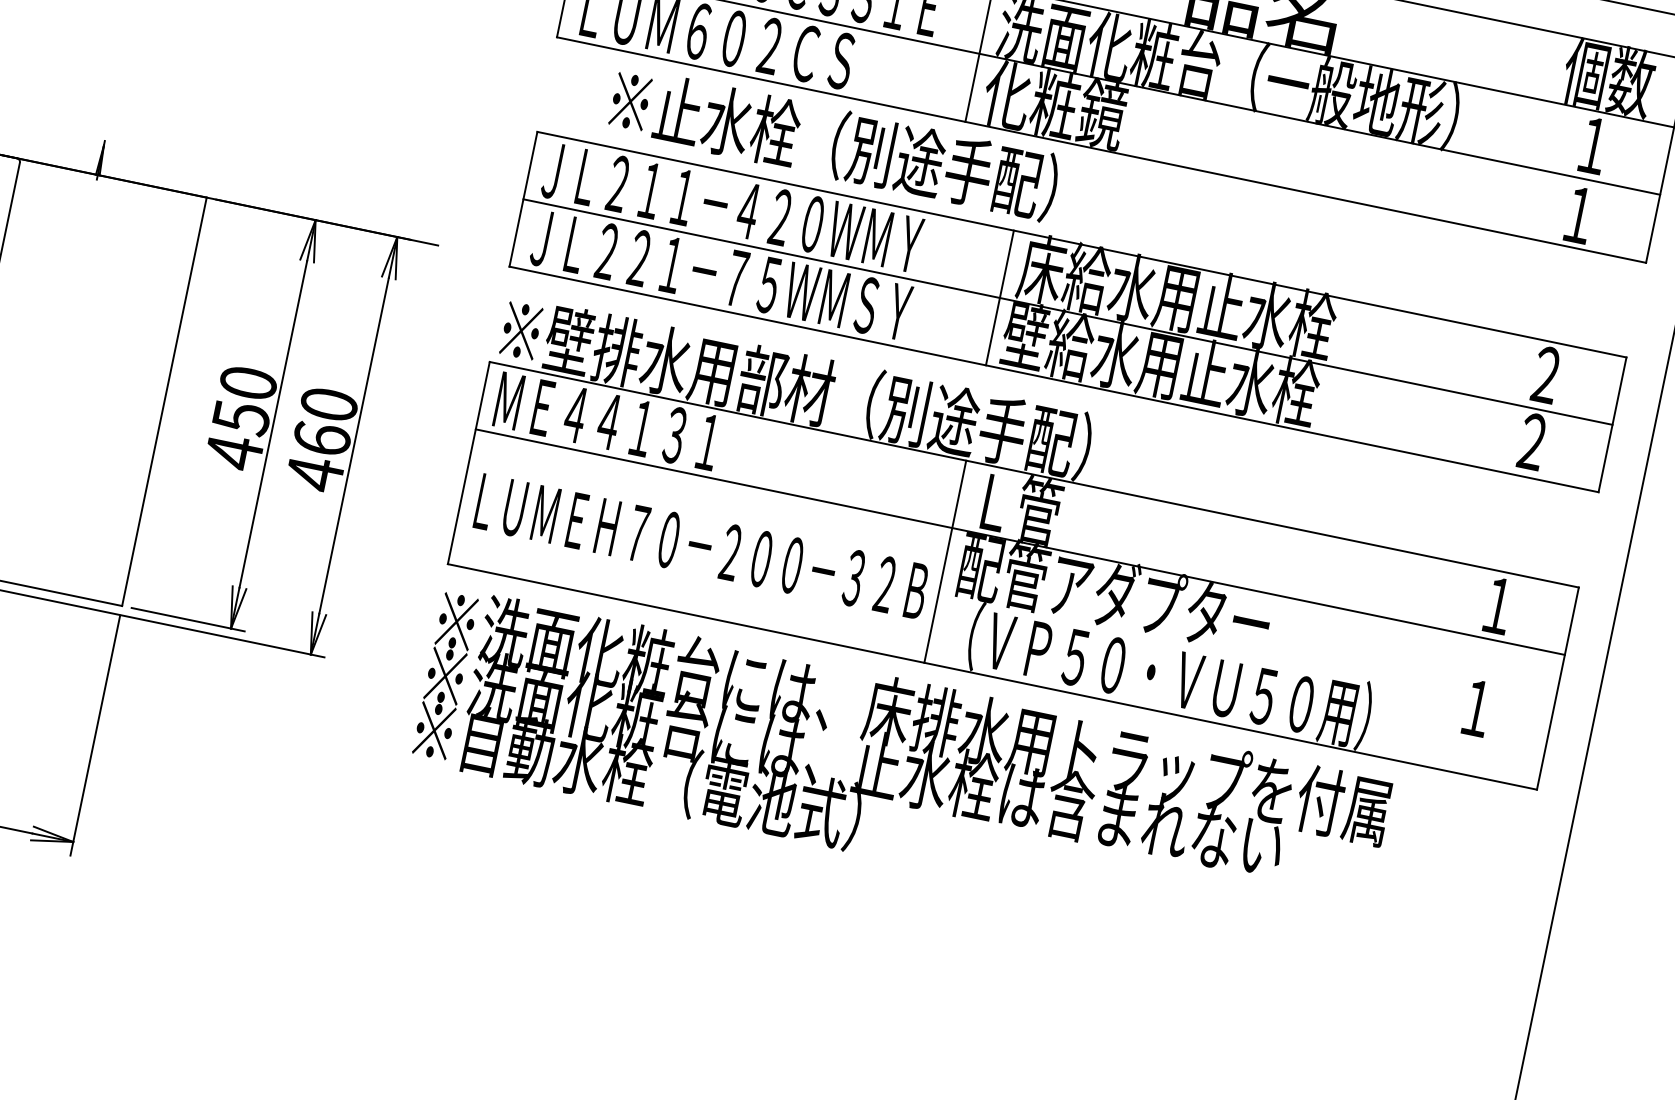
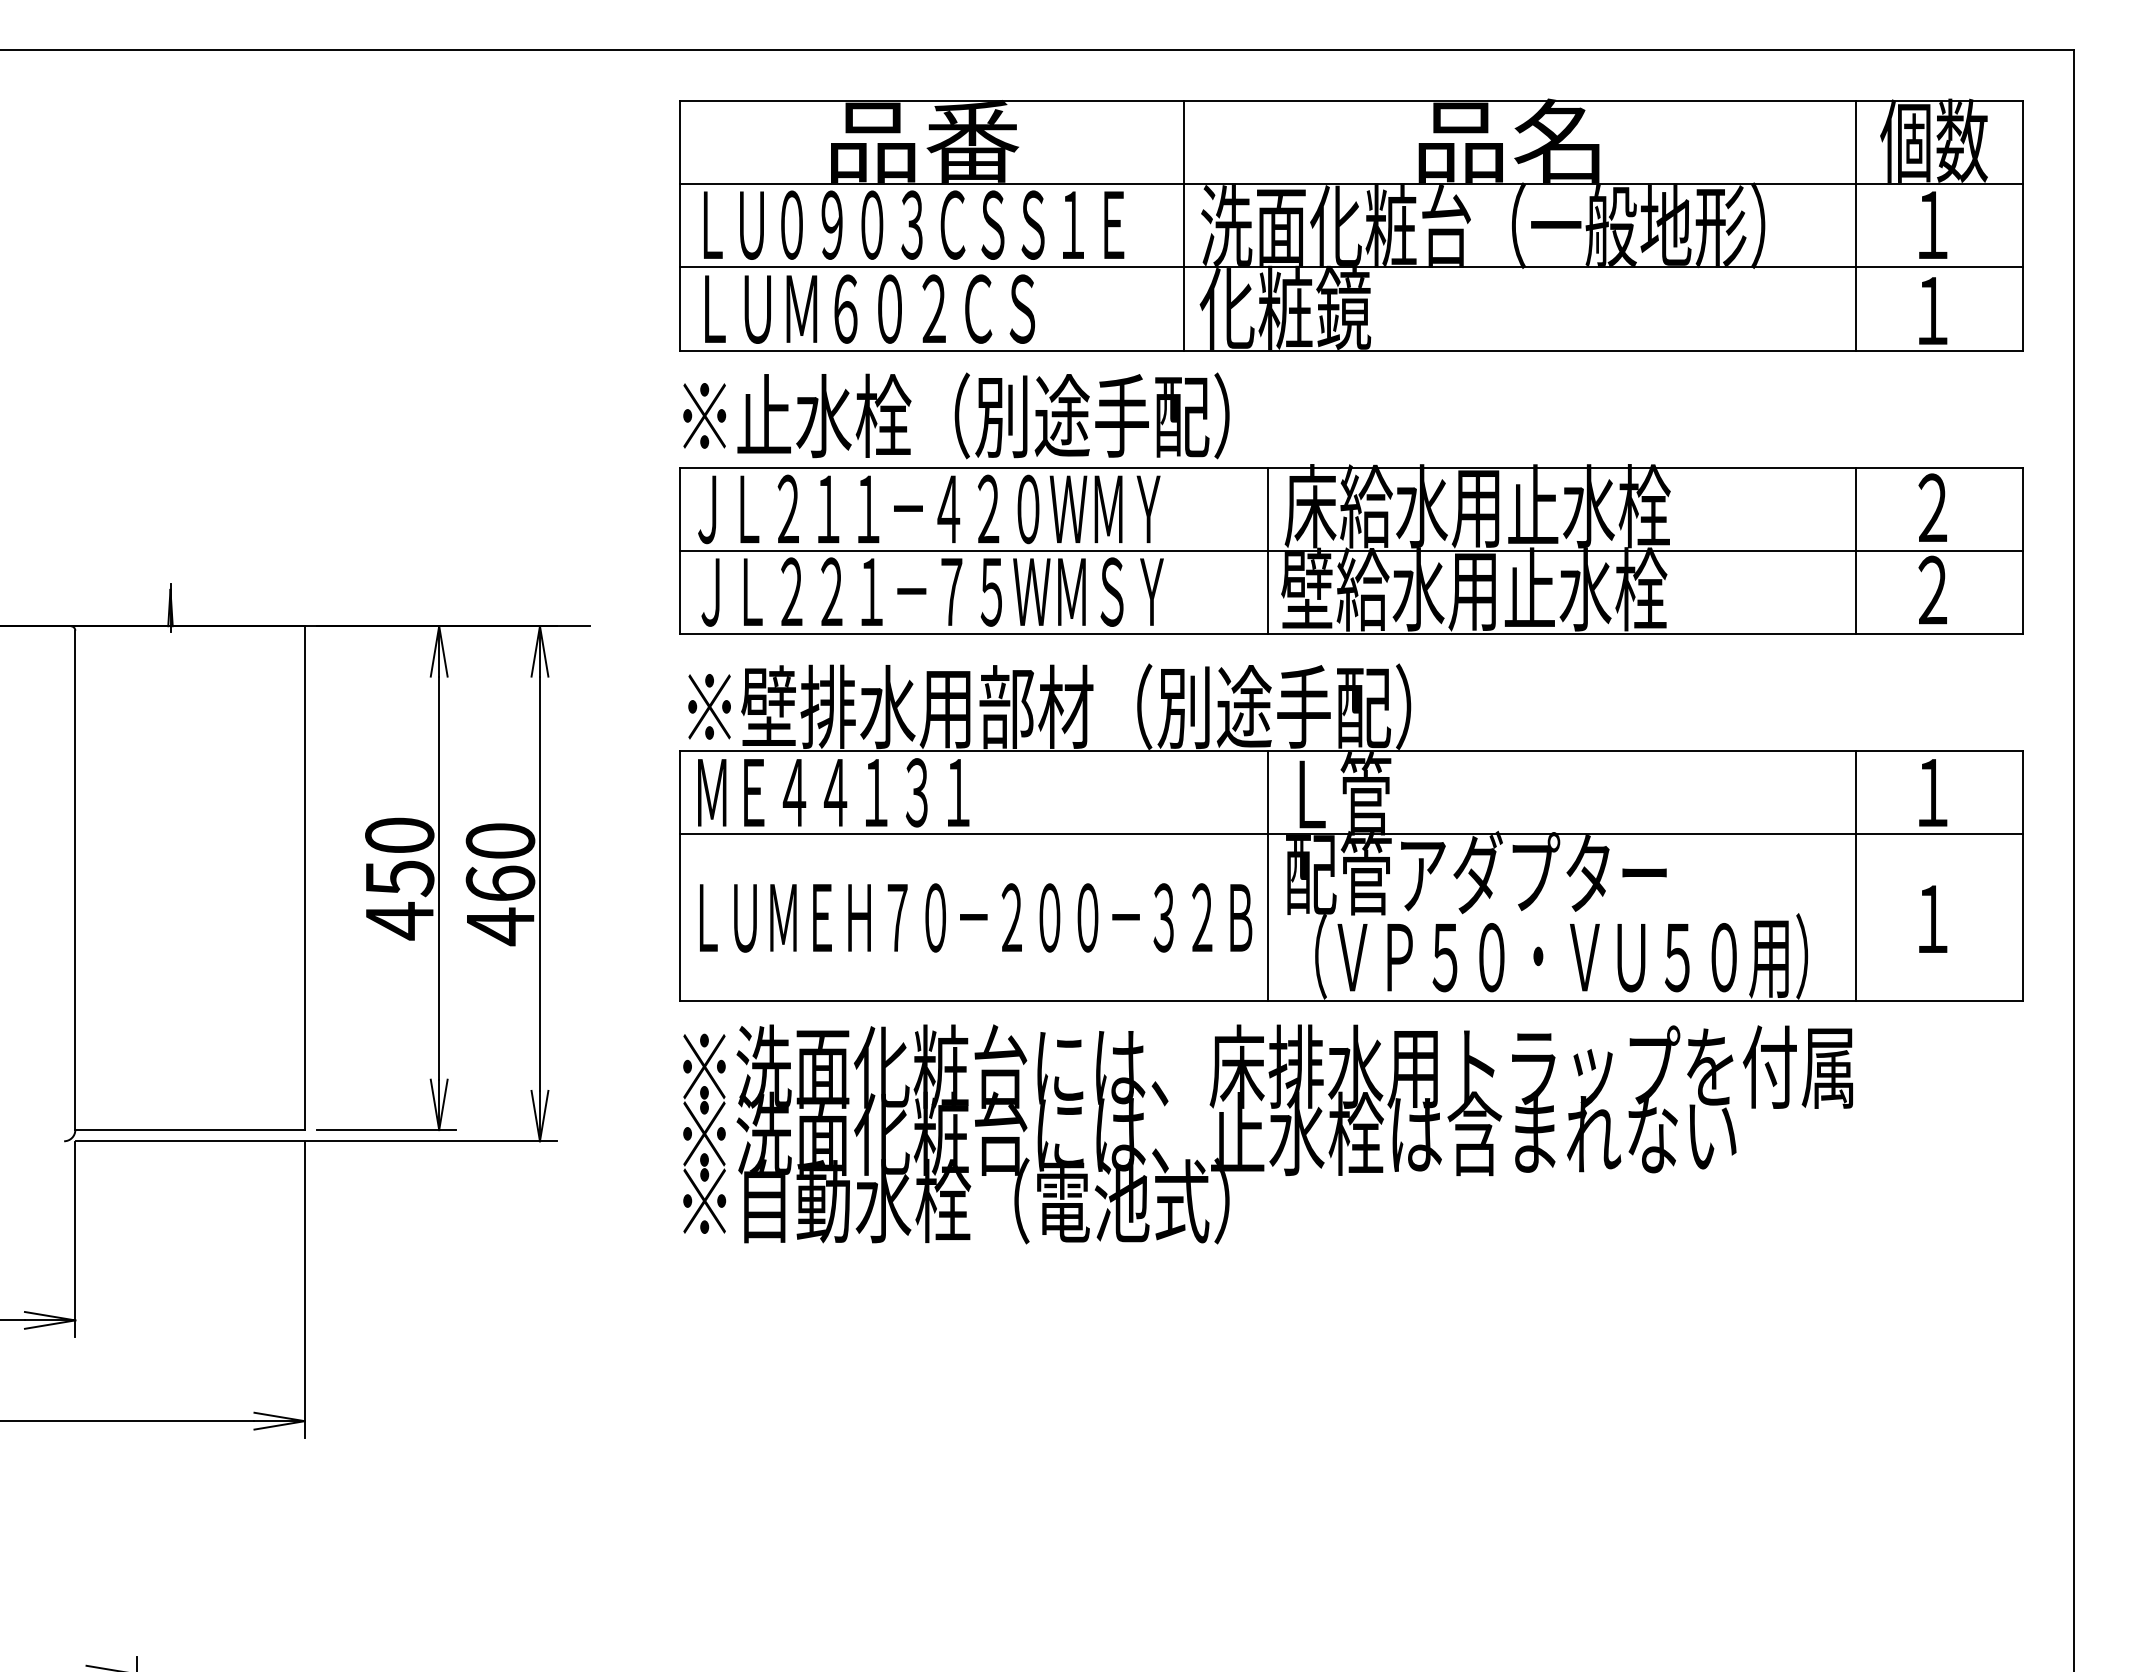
line: (1530, 133) -> (1855, 225), added
text: (834, 143) -> (956, 415), moved
line: (1476, 396) -> (1855, 550), added
line: (1421, 659) -> (1855, 875), added

